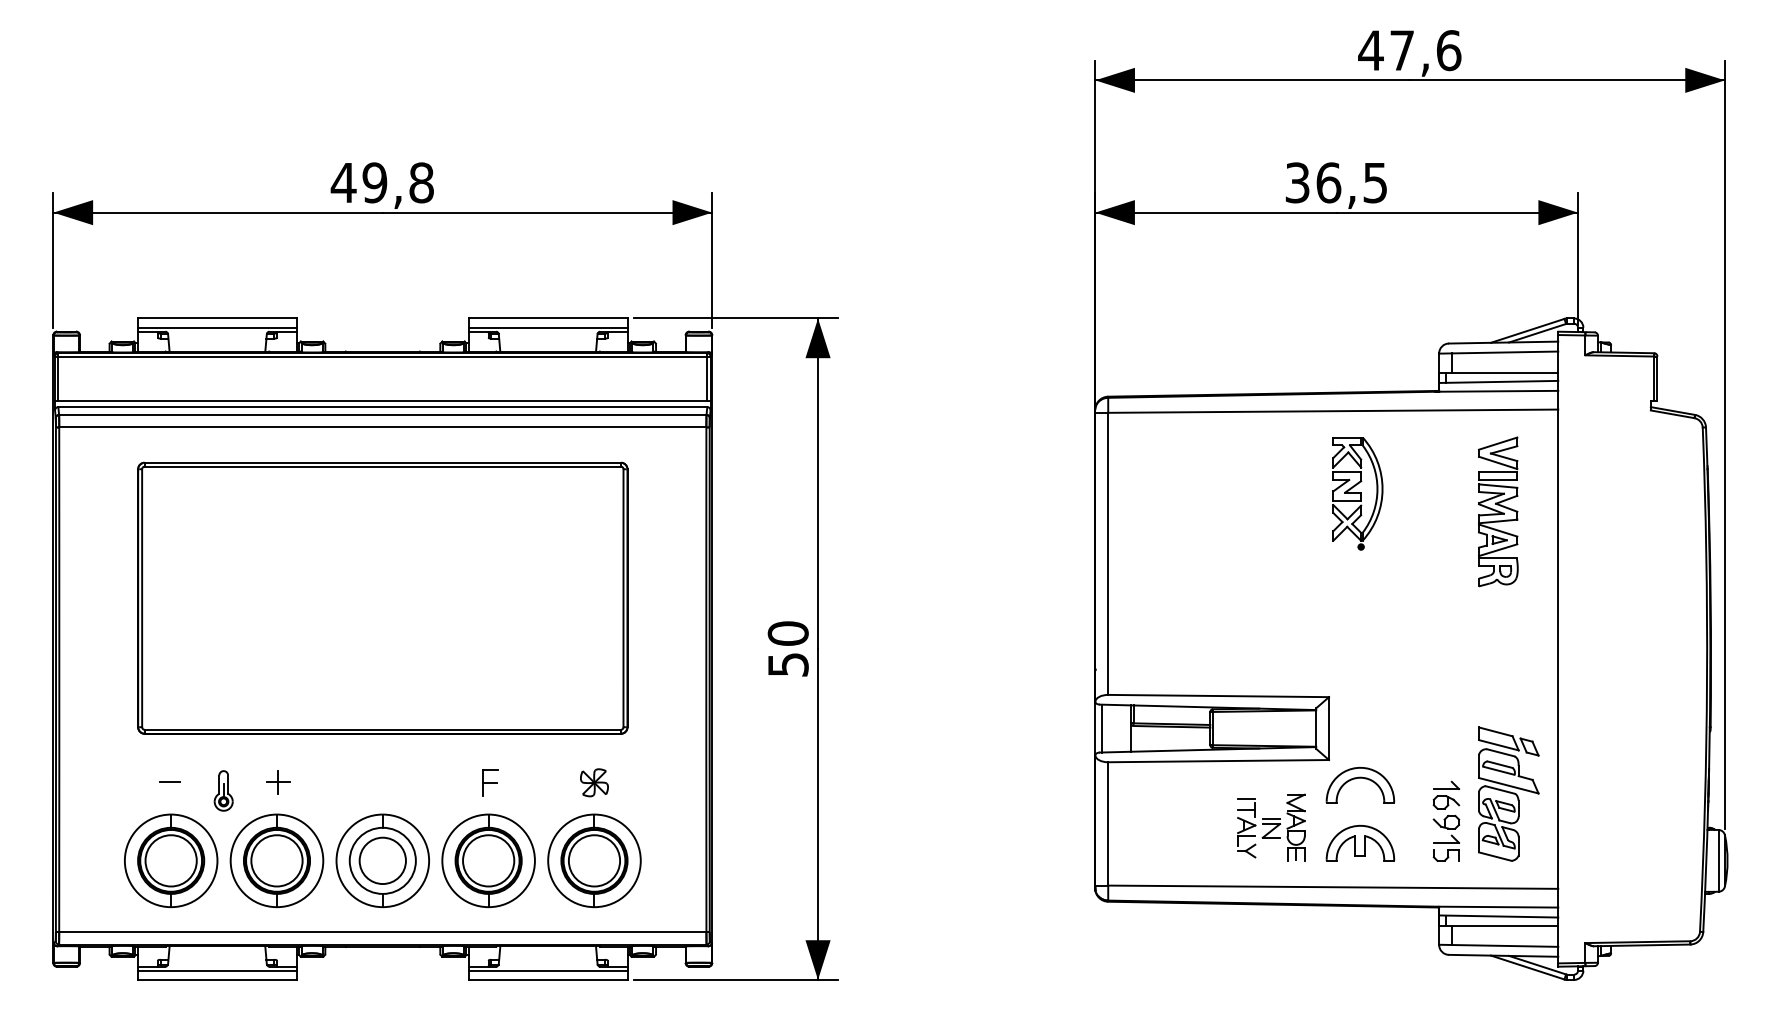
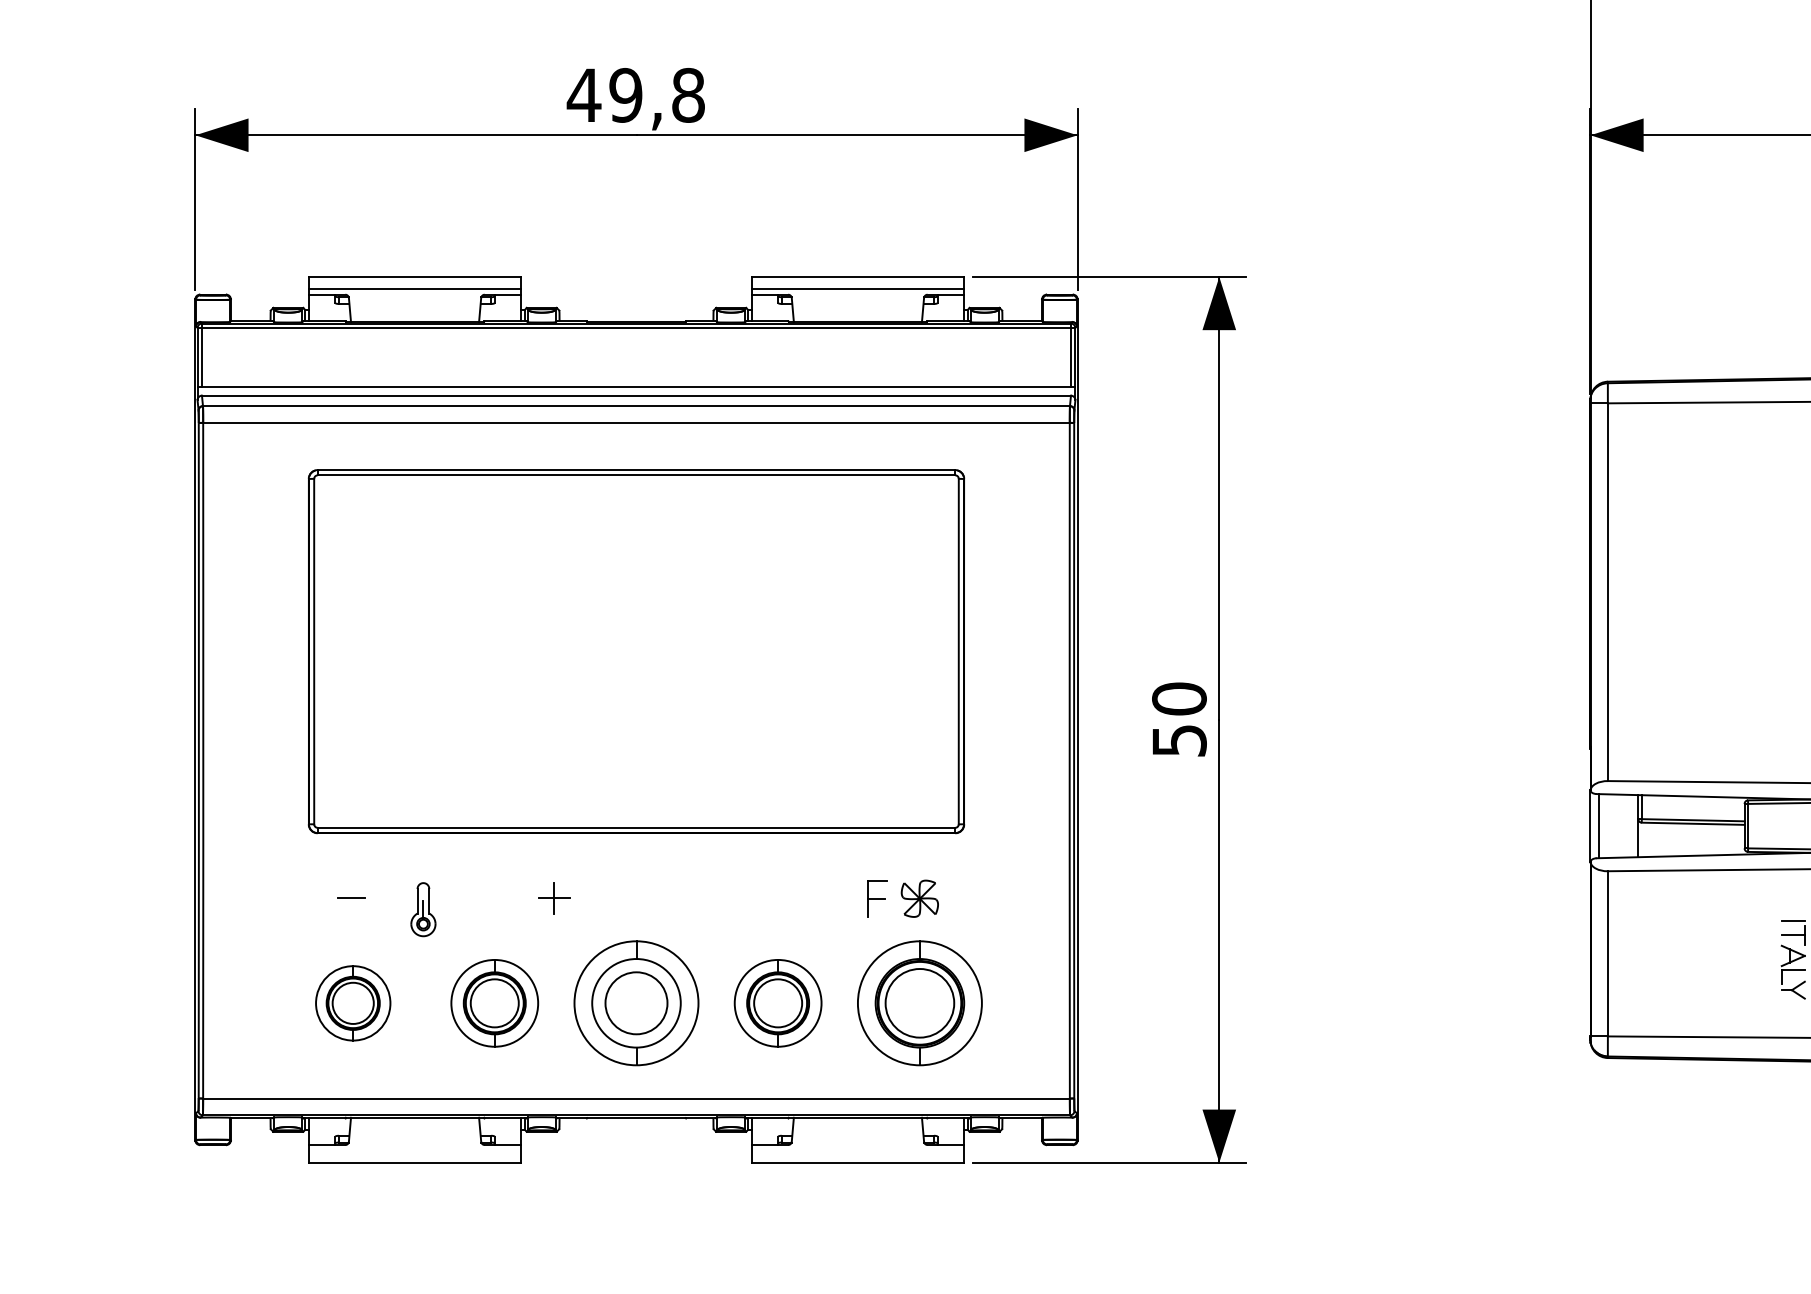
part: (278, 782) -> (554, 898), moved
part: (490, 782) -> (877, 898), moved
part: (171, 860) -> (353, 1002), size x0.6
part: (276, 860) -> (494, 1002), size x0.7
part: (488, 860) -> (778, 1002), size x0.7
line: (217, 970) -> (415, 1150), removed
line: (547, 970) -> (857, 1150), removed

